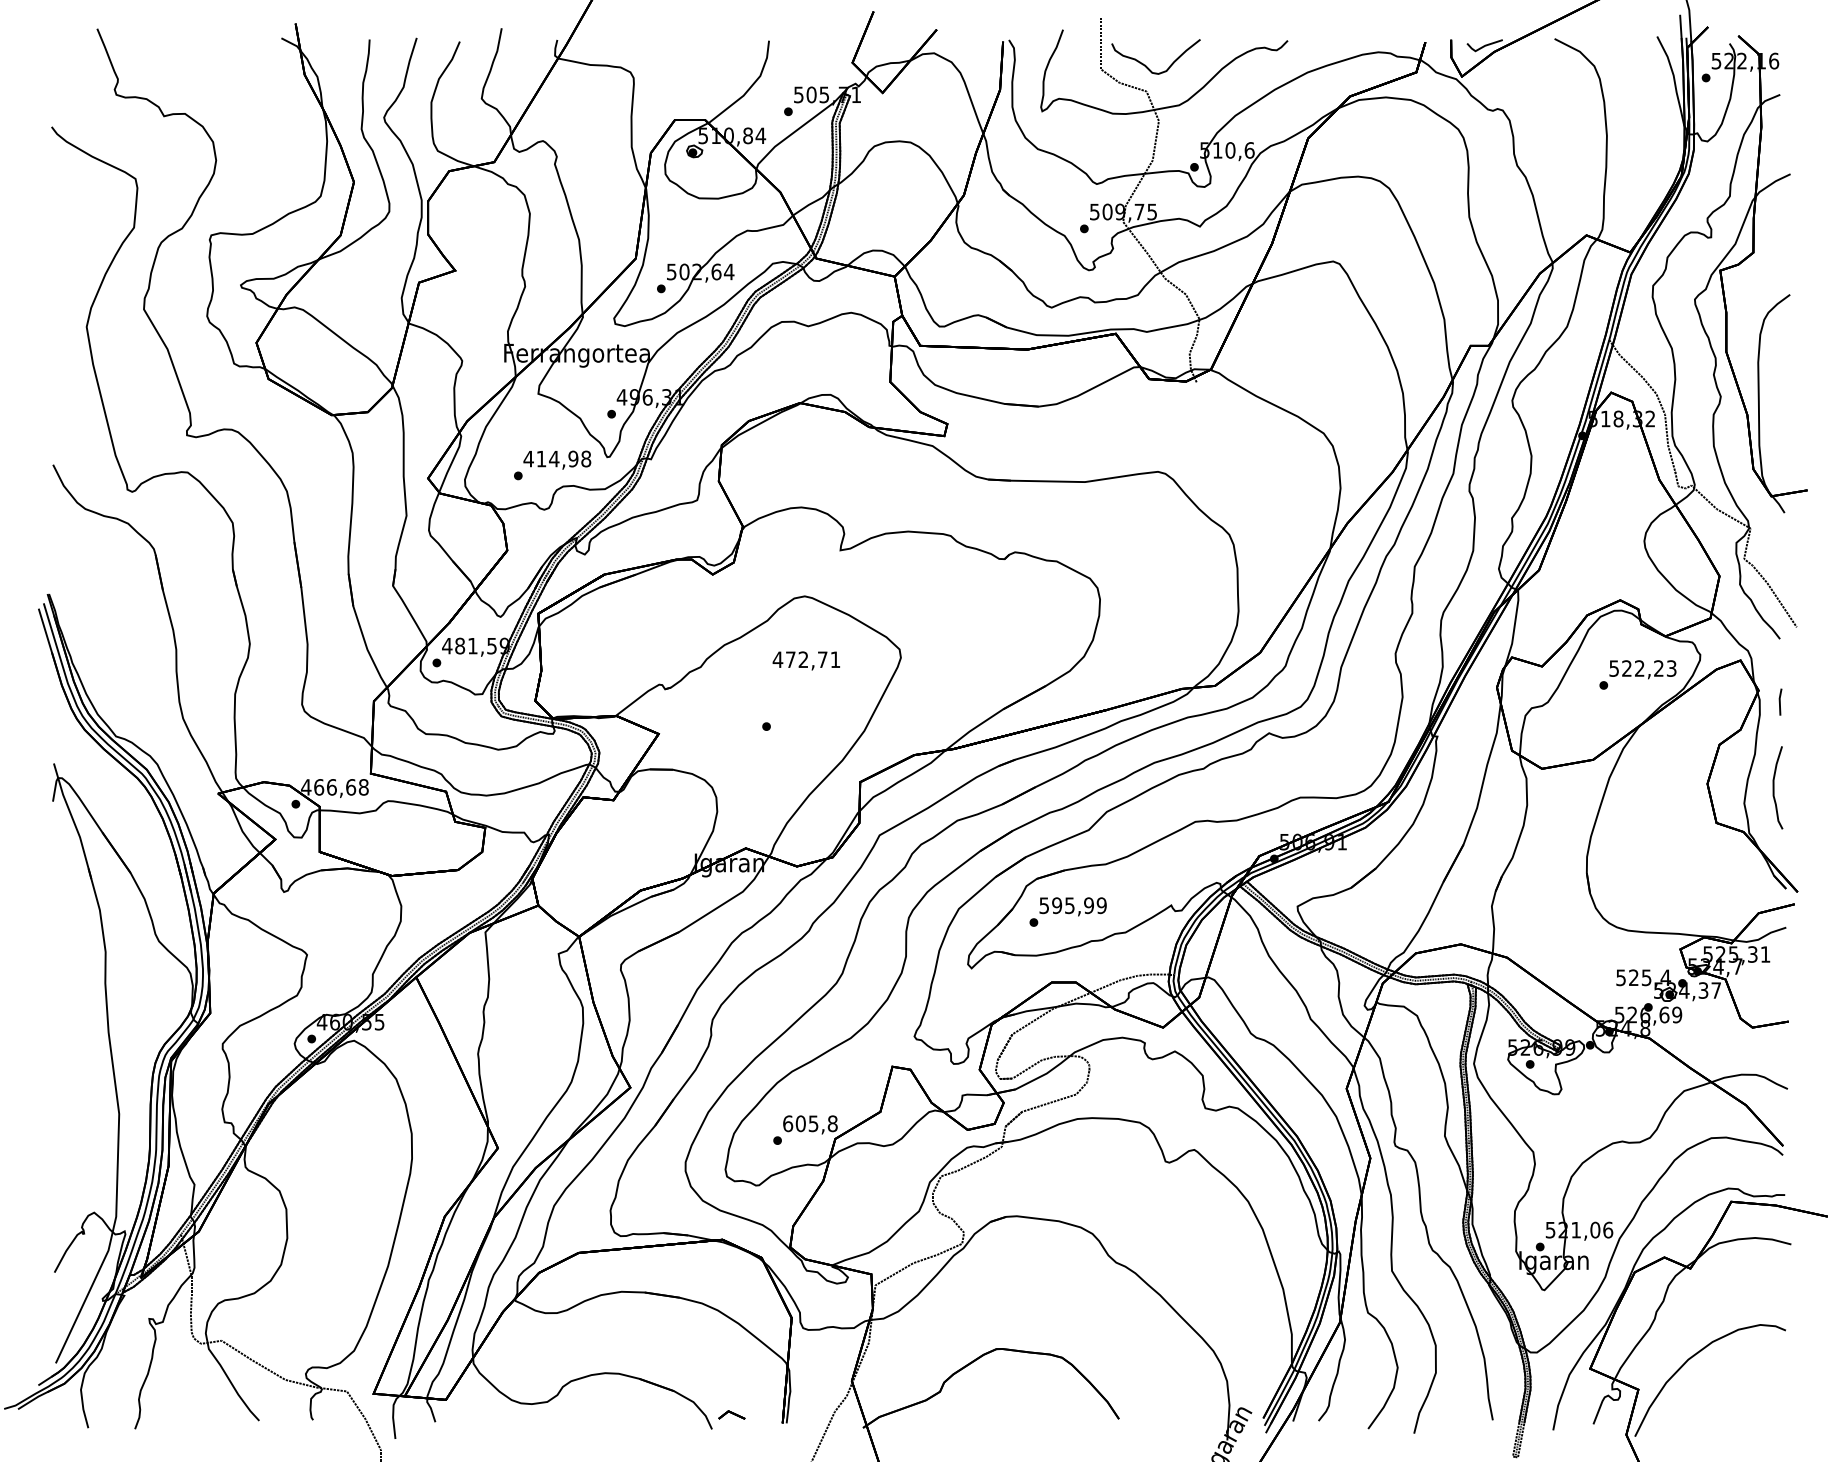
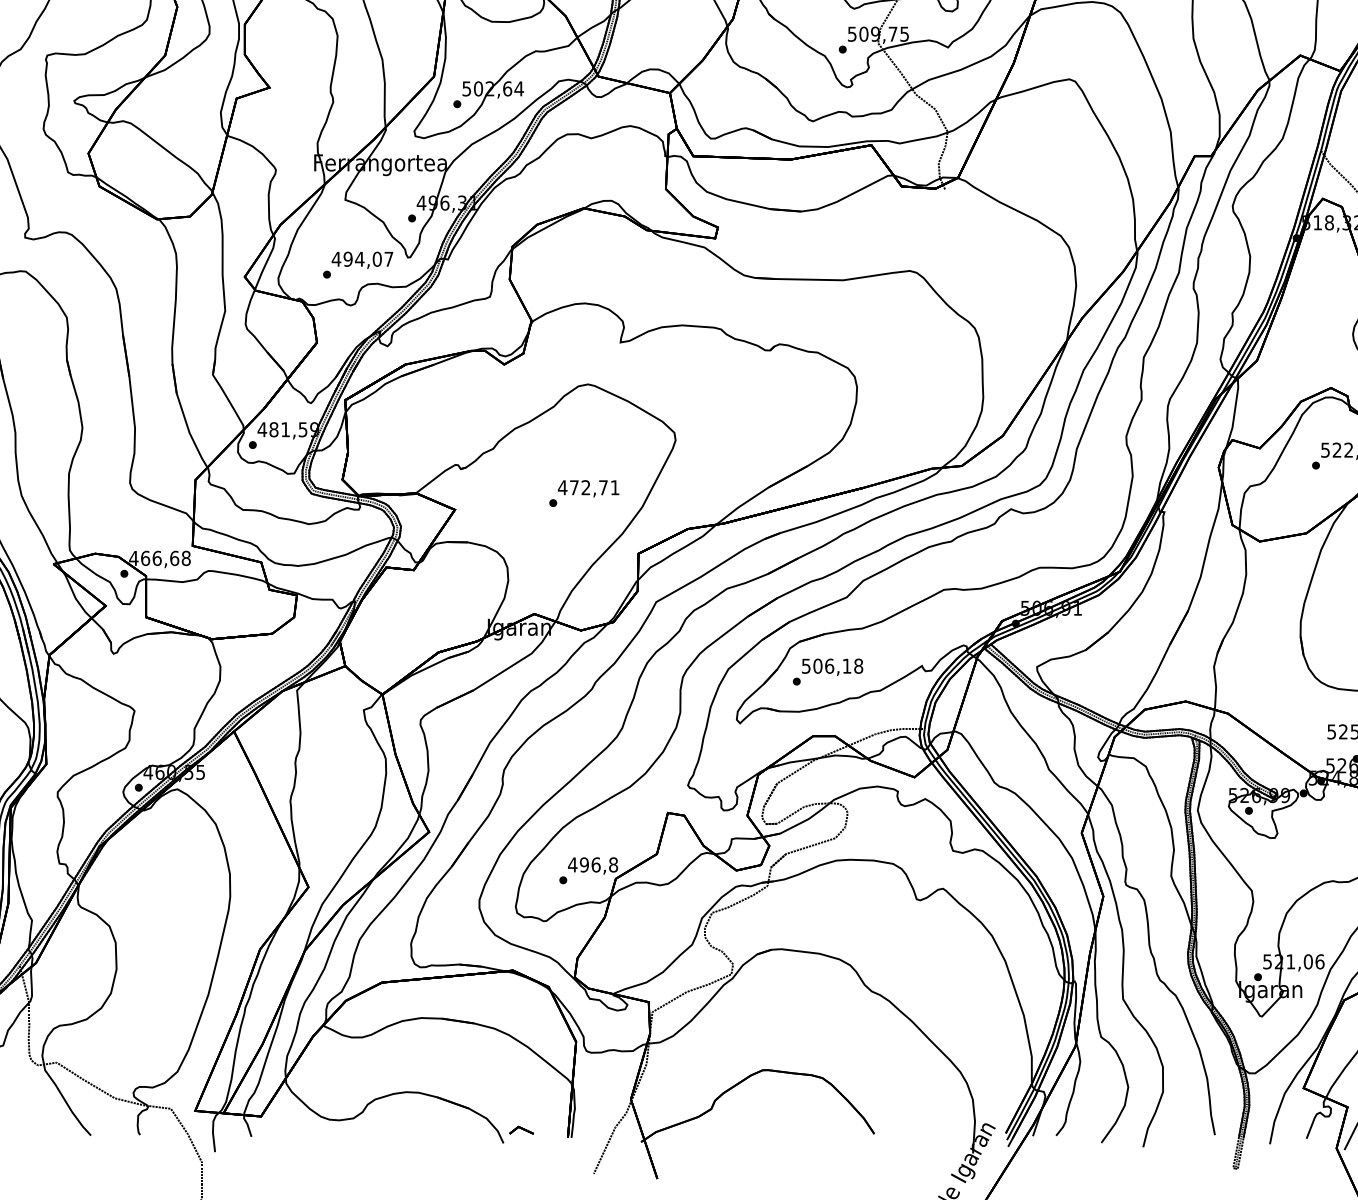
text: (563, 458) -> (368, 258), 414,98 -> 494,07
text: (805, 660) -> (587, 488), moved
text: (1079, 905) -> (838, 666), 595,99 -> 506,18
text: (800, 1123) -> (584, 864), 605,8 -> 496,8

